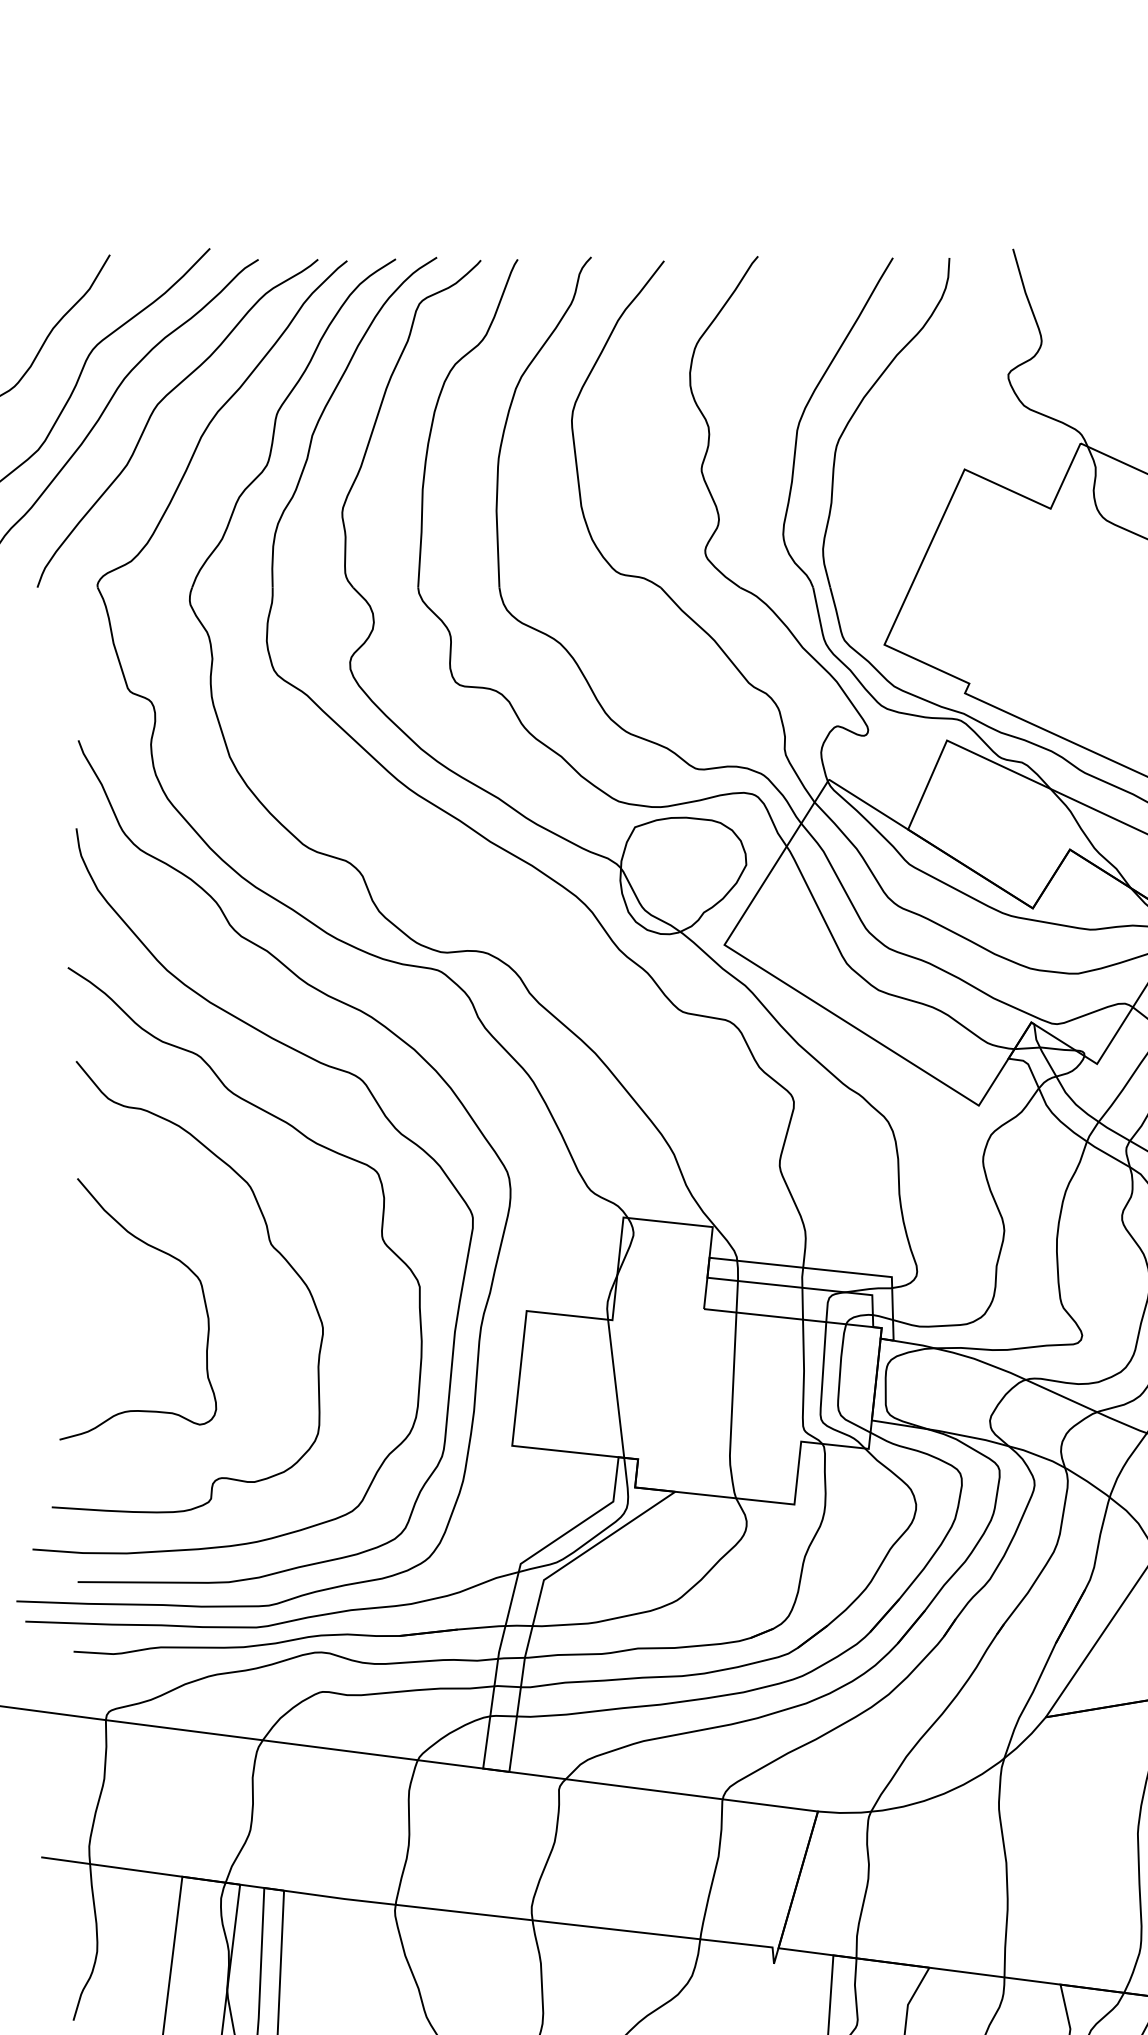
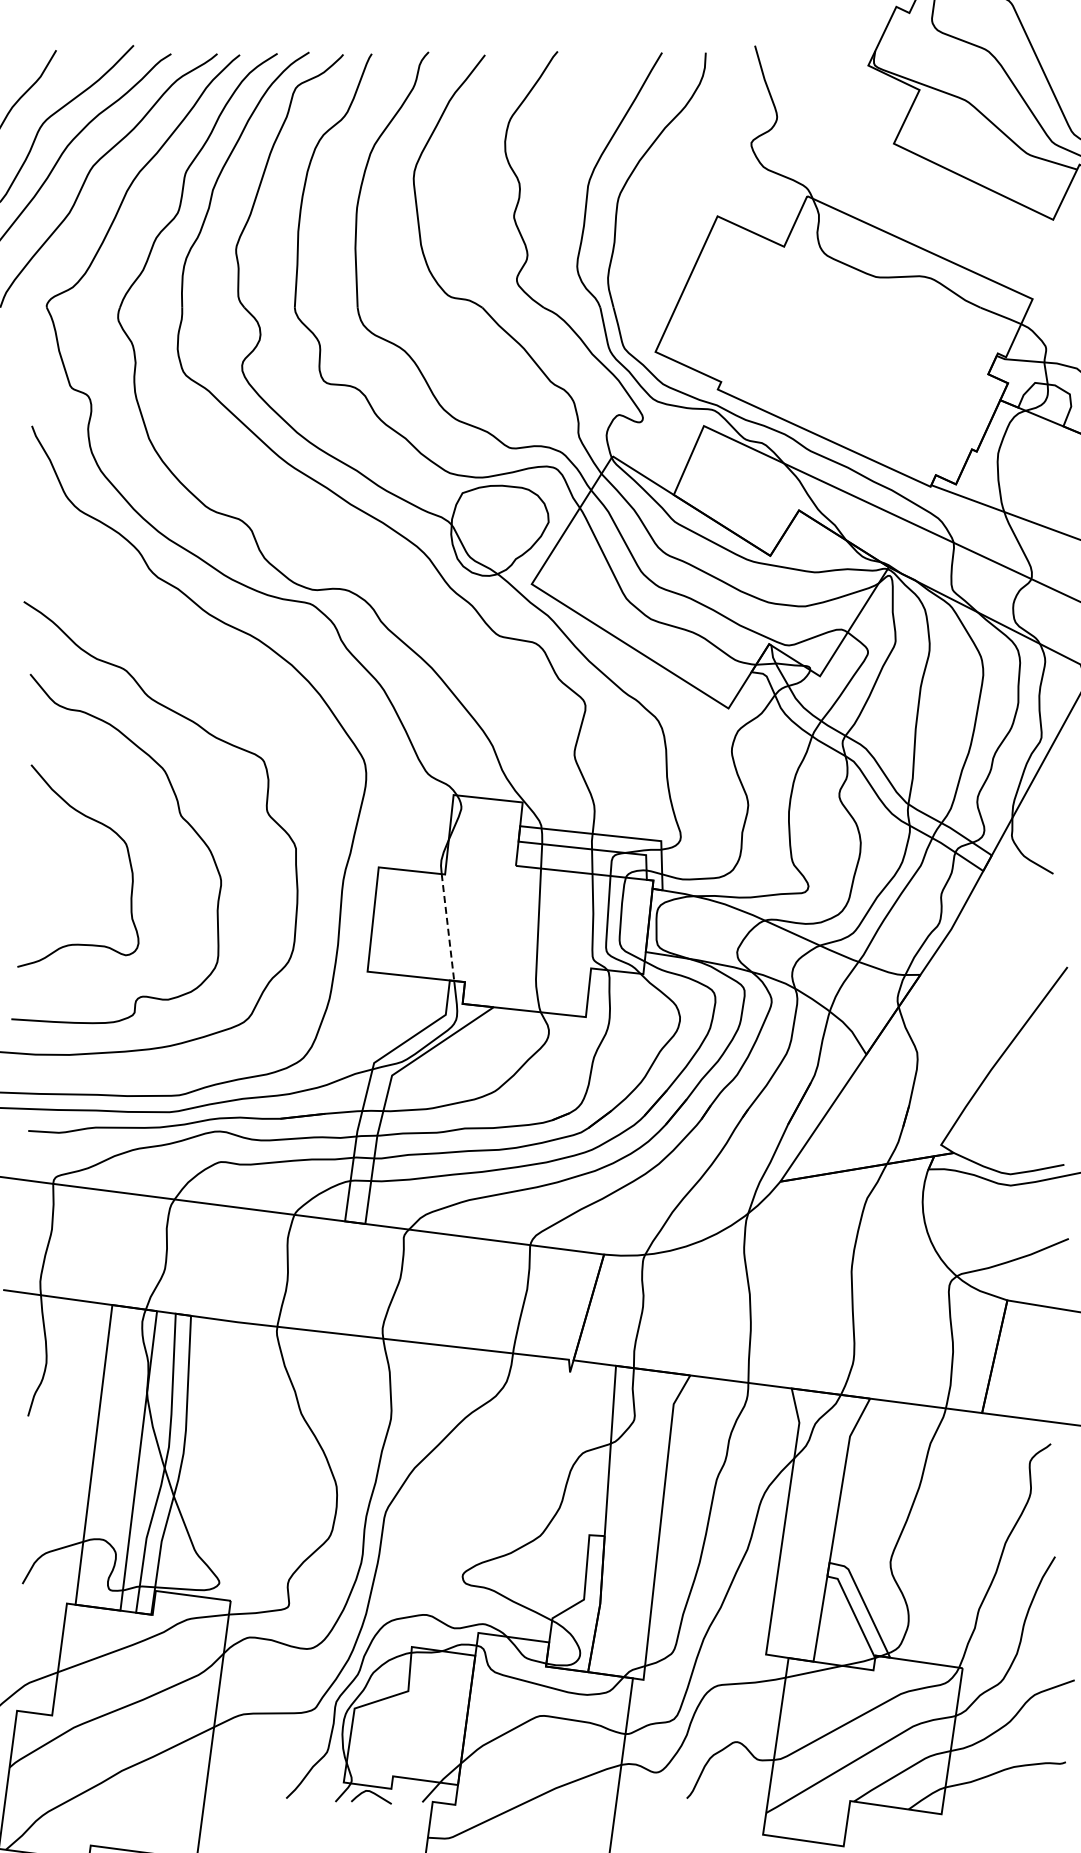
curve: (384, 1117) -> (268, 717), removed
line: (615, 1388) -> (447, 927), solid -> dashed

